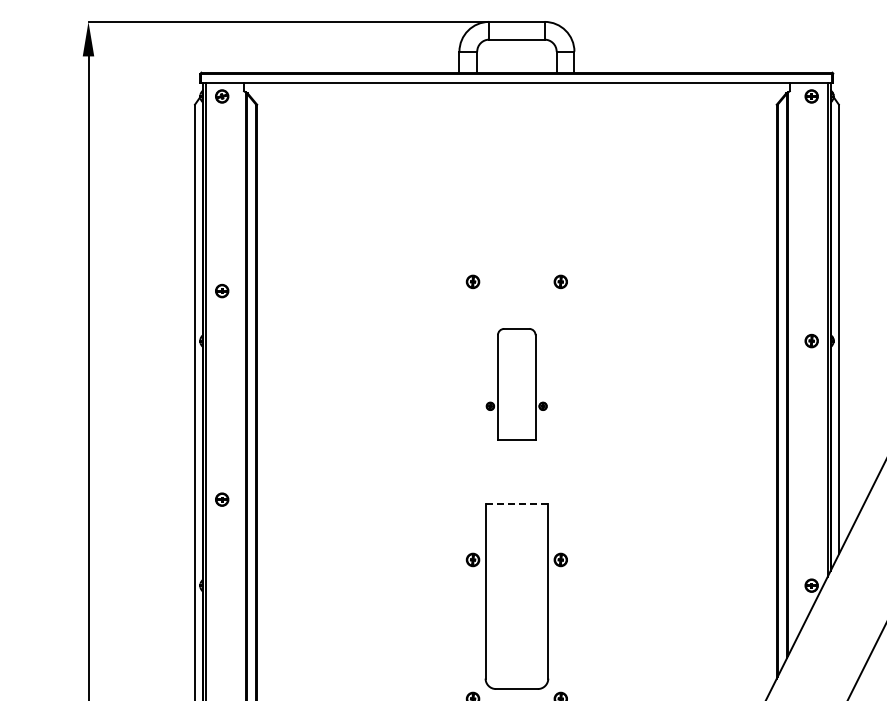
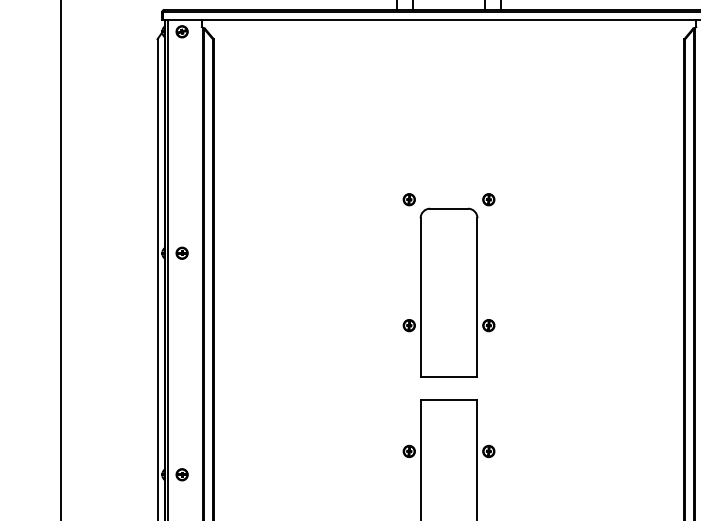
part: (222, 290) -> (182, 252), moved
part: (516, 384) -> (448, 292), size x1.67
part: (222, 499) -> (182, 474), moved
line: (516, 503) -> (448, 400), dashed -> solid

